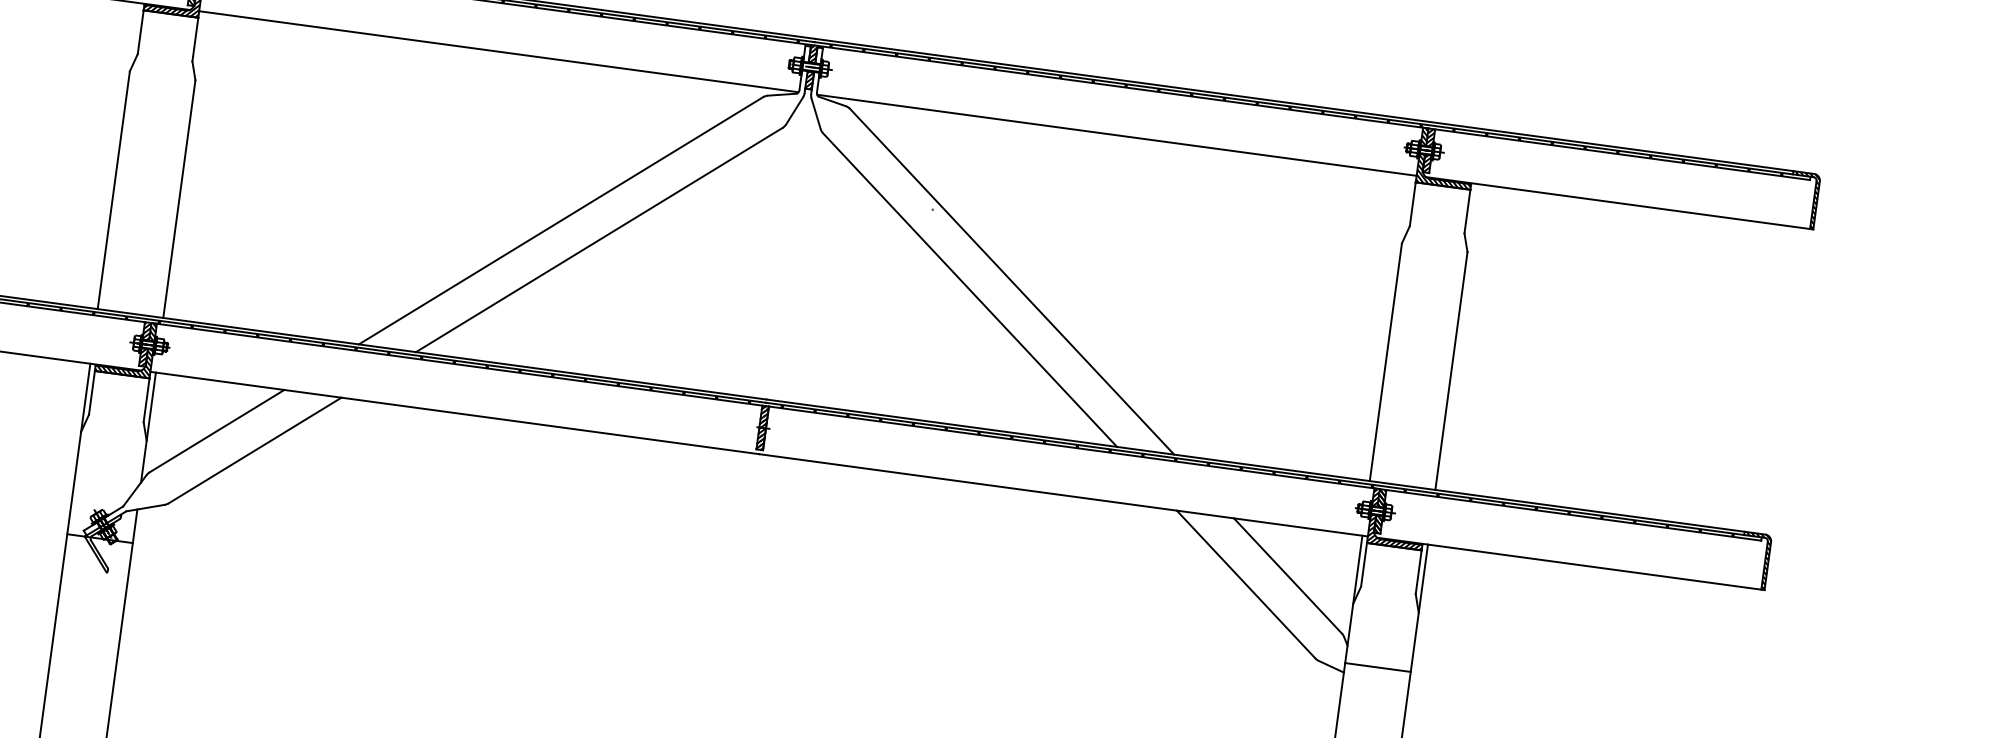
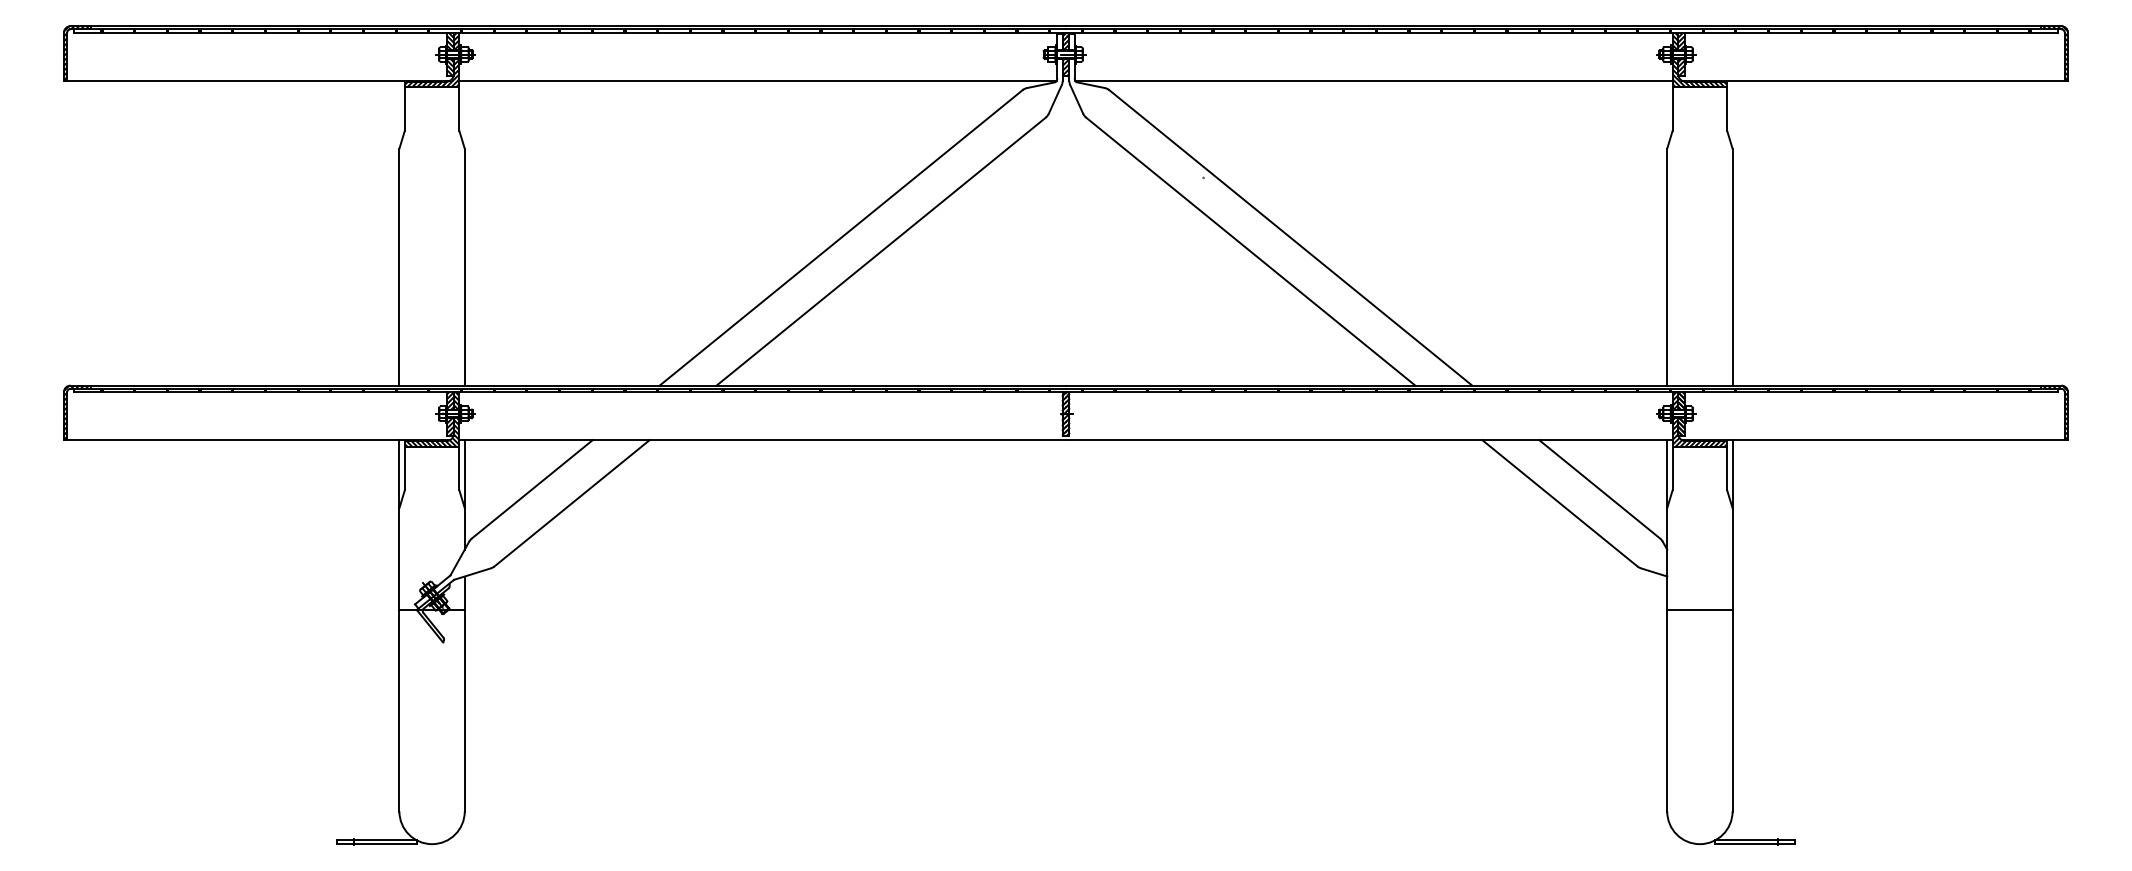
line: (1377, 667) -> (1699, 610), moved

